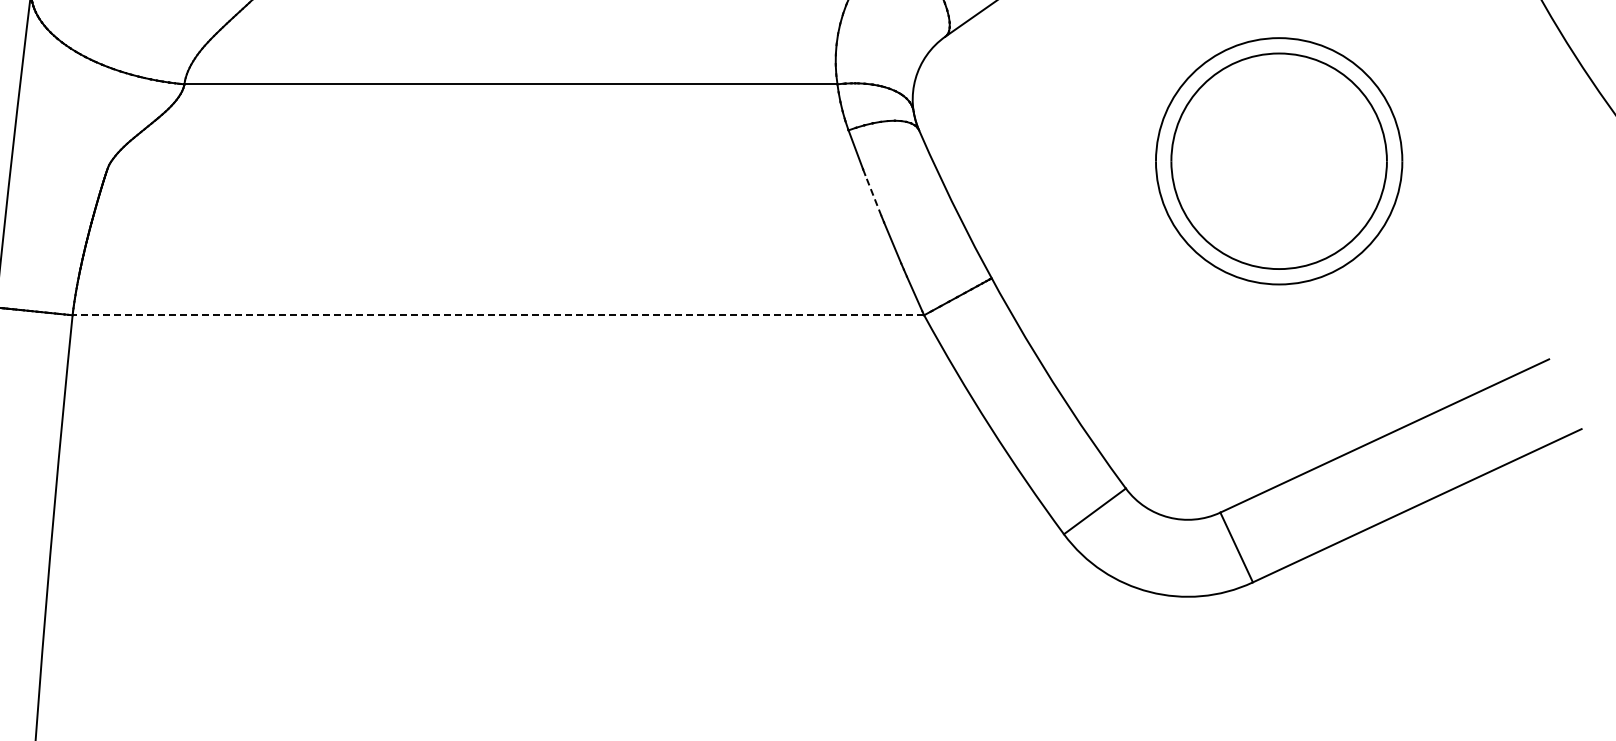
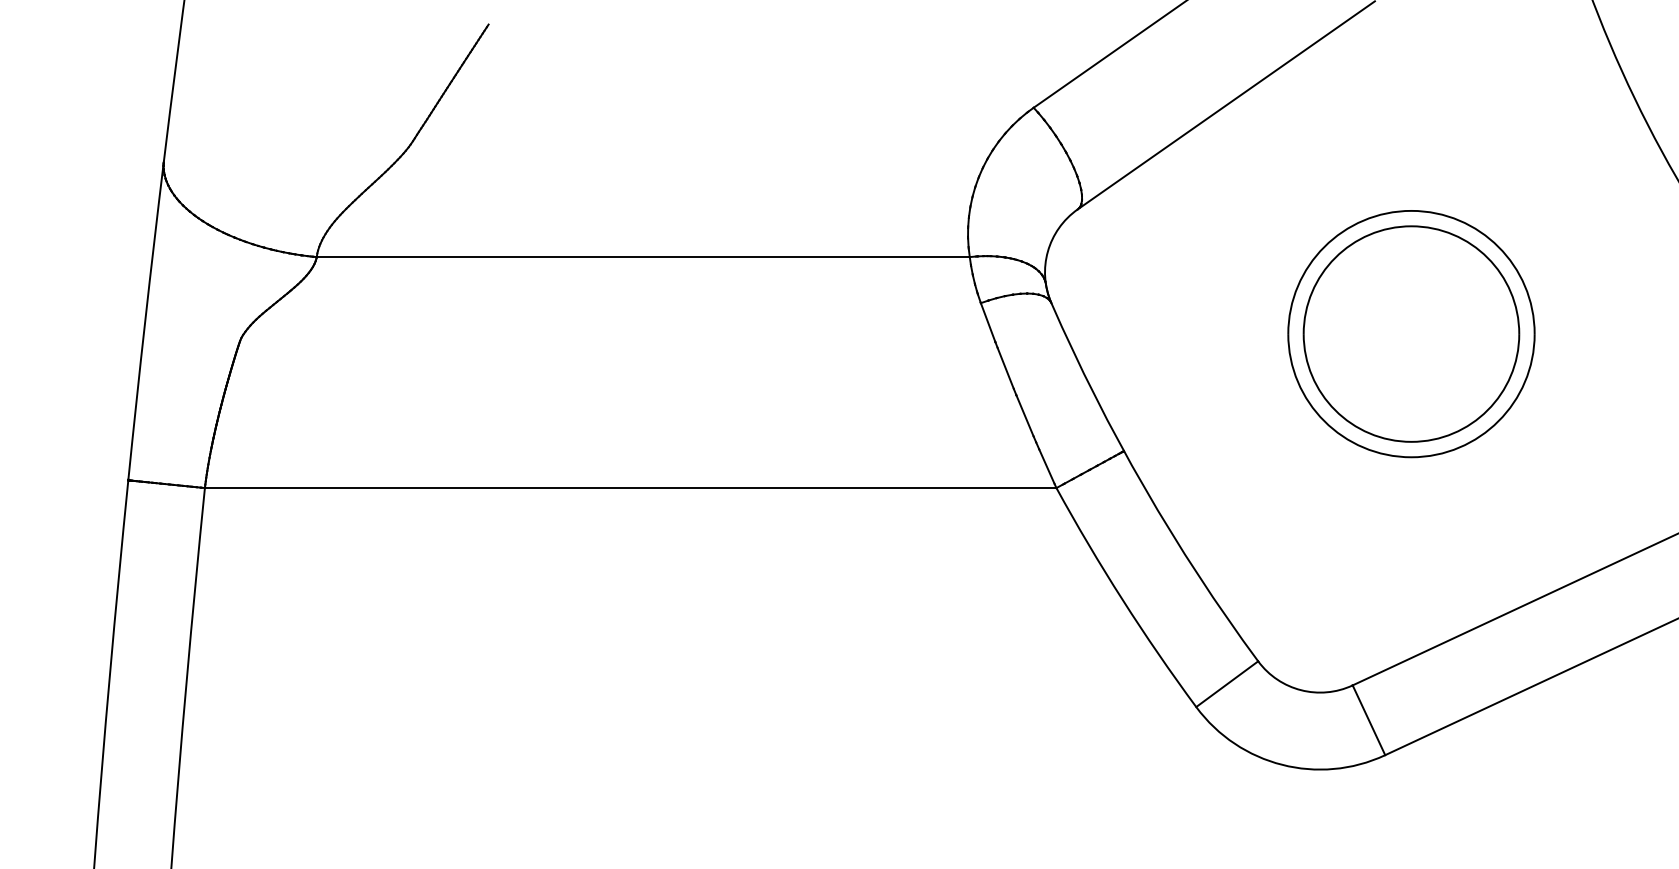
line: (873, 194) -> (1005, 367), dashed -> solid
line: (498, 315) -> (630, 488), dashed -> solid

